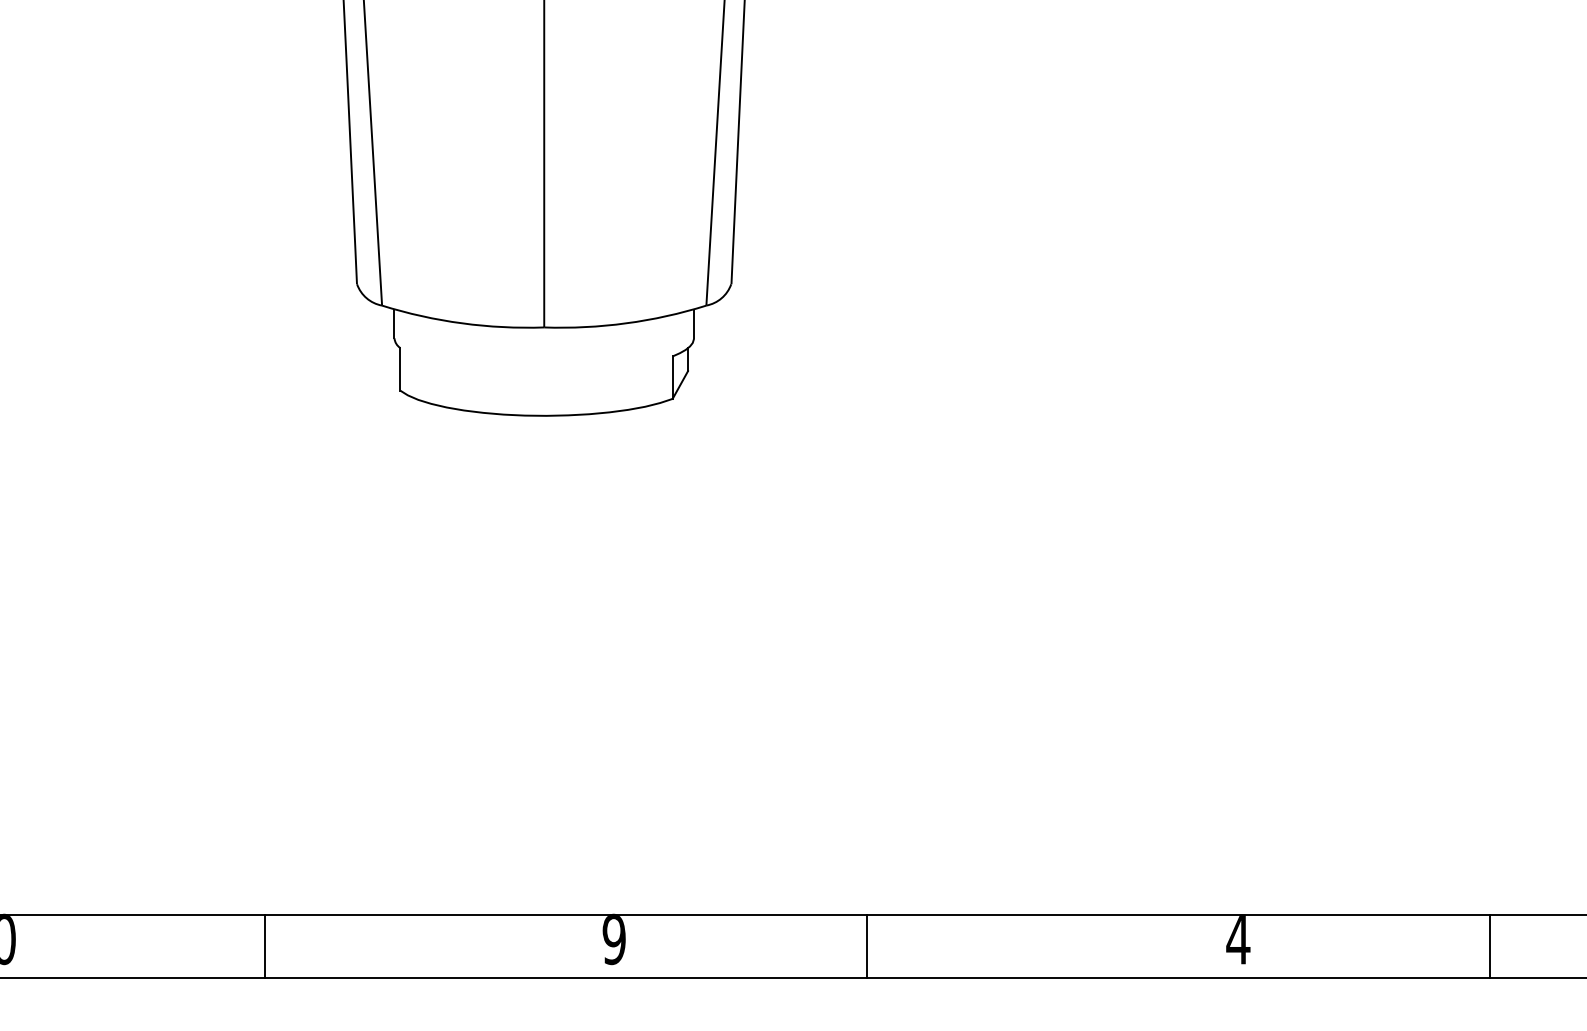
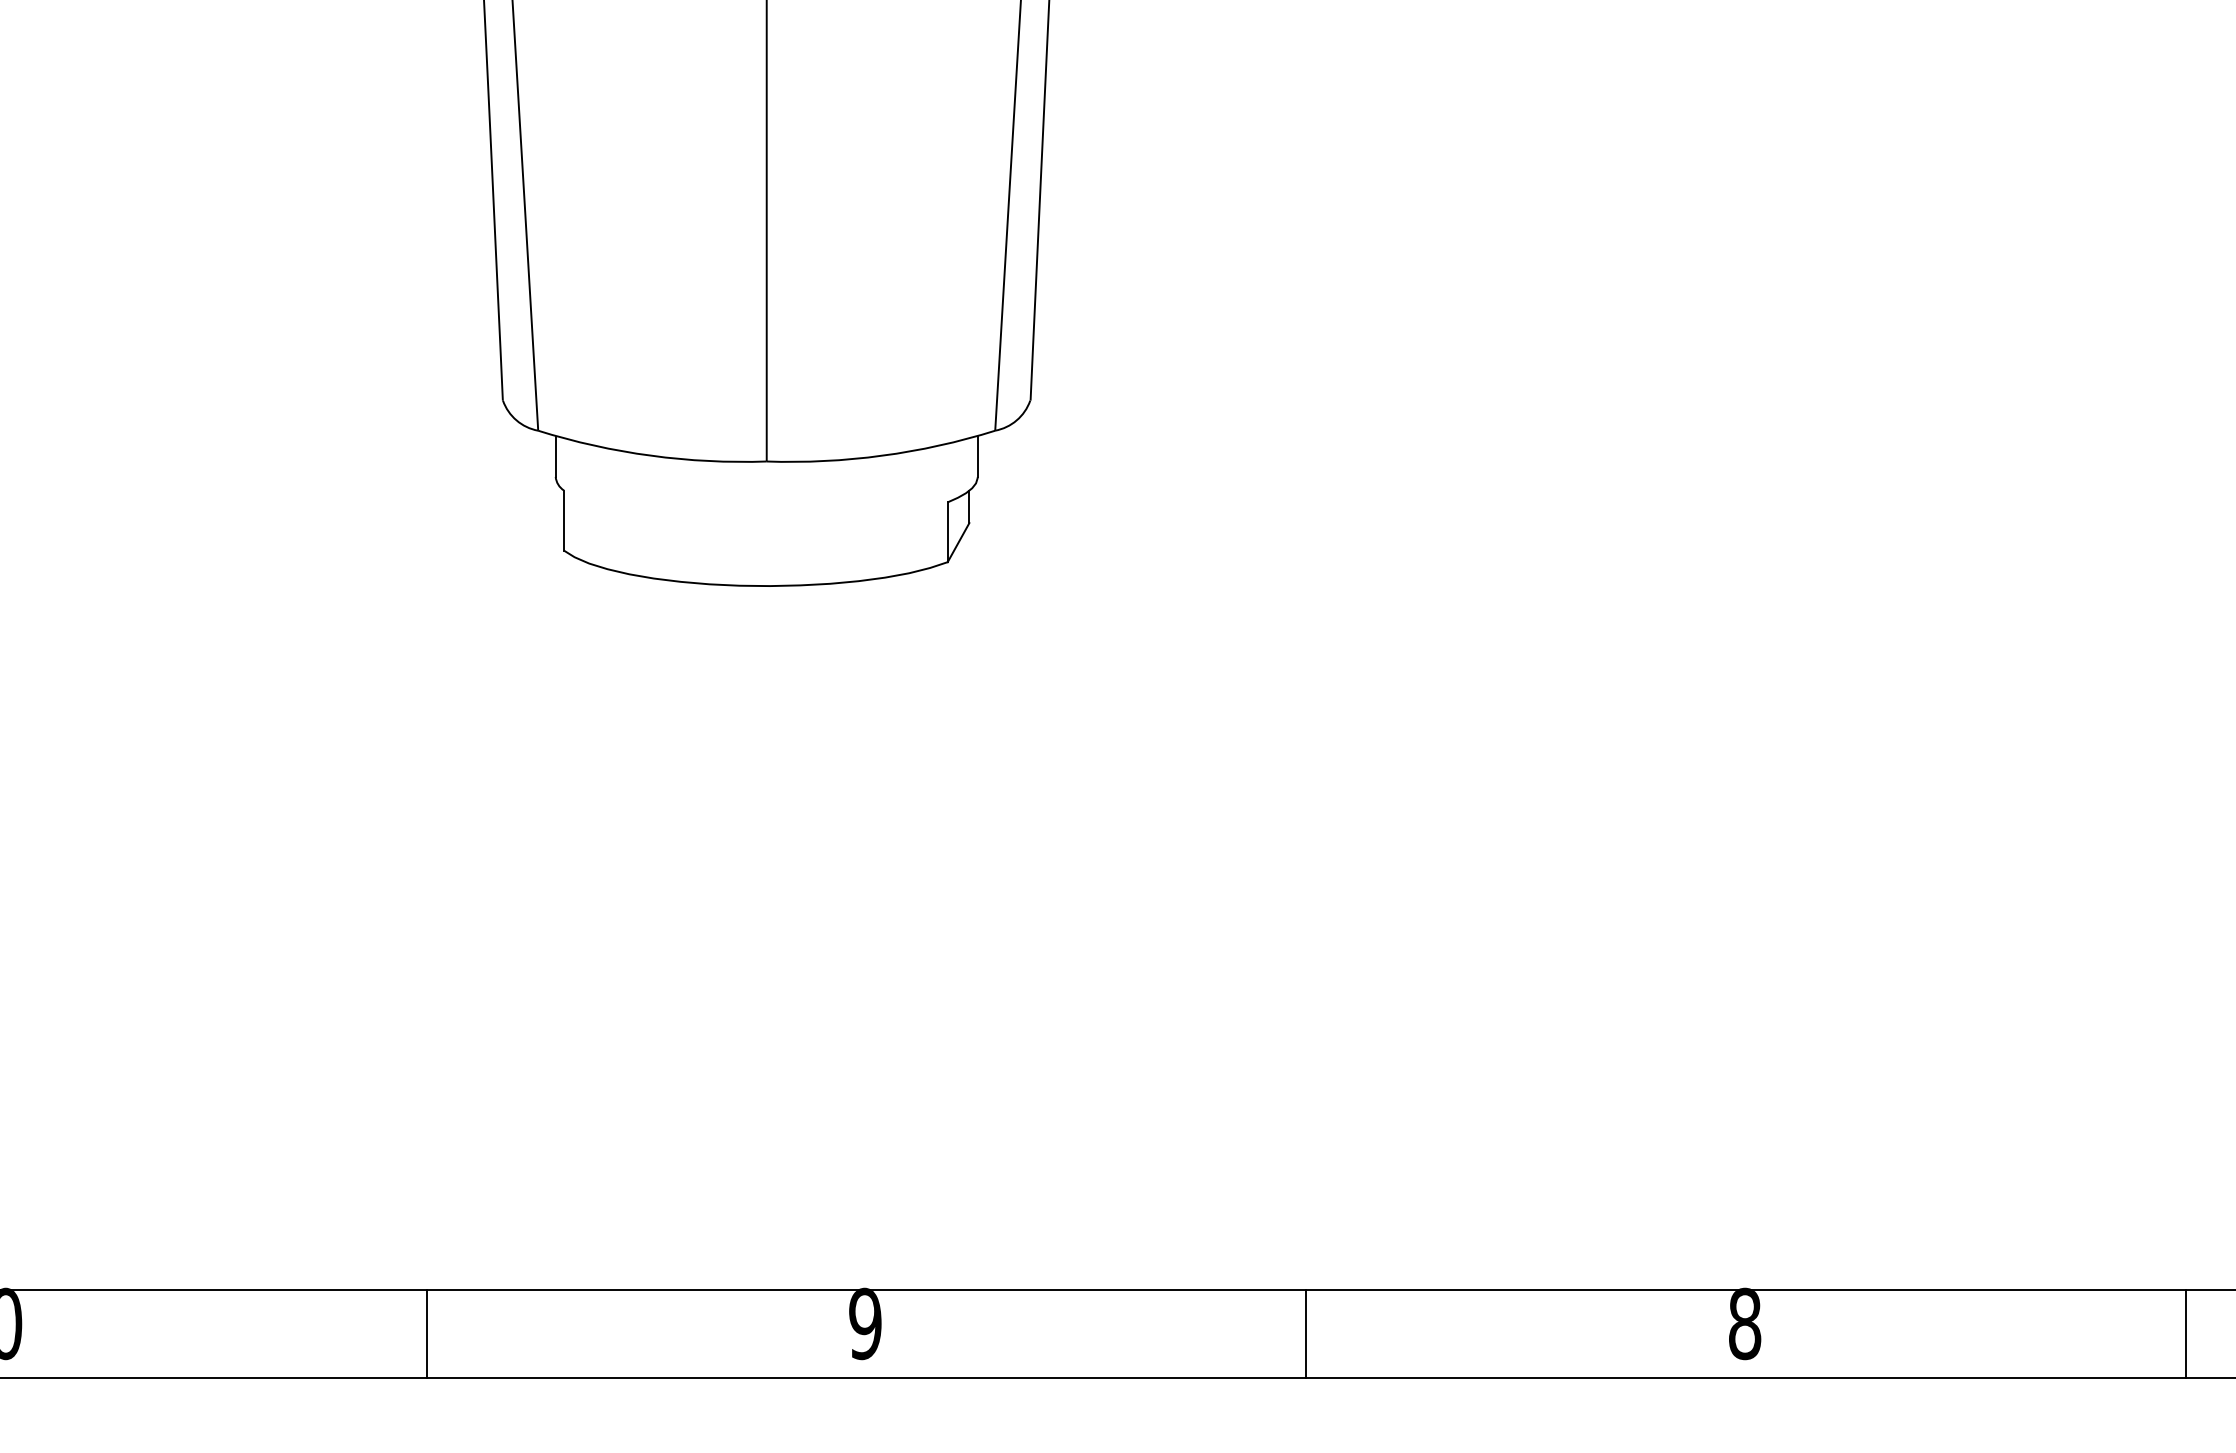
text: (1238, 939) -> (1744, 1323), 4 -> 8
line: (264, 946) -> (426, 1334), moved
line: (866, 946) -> (1306, 1334), moved
line: (1489, 946) -> (2185, 1334), moved

